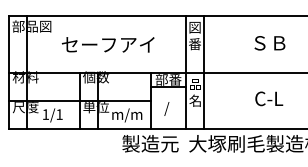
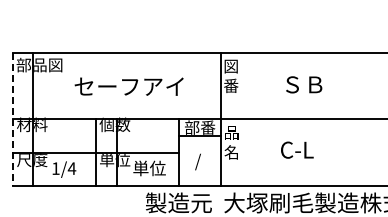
text: (270, 42) -> (304, 84), moved
line: (8, 72) -> (12, 119), solid -> dashed
line: (203, 72) -> (241, 119), removed
text: (269, 98) -> (297, 149), moved
text: (59, 114) -> (71, 168), 1/1 -> 1/4
text: (127, 114) -> (151, 168), m/m -> 単位

